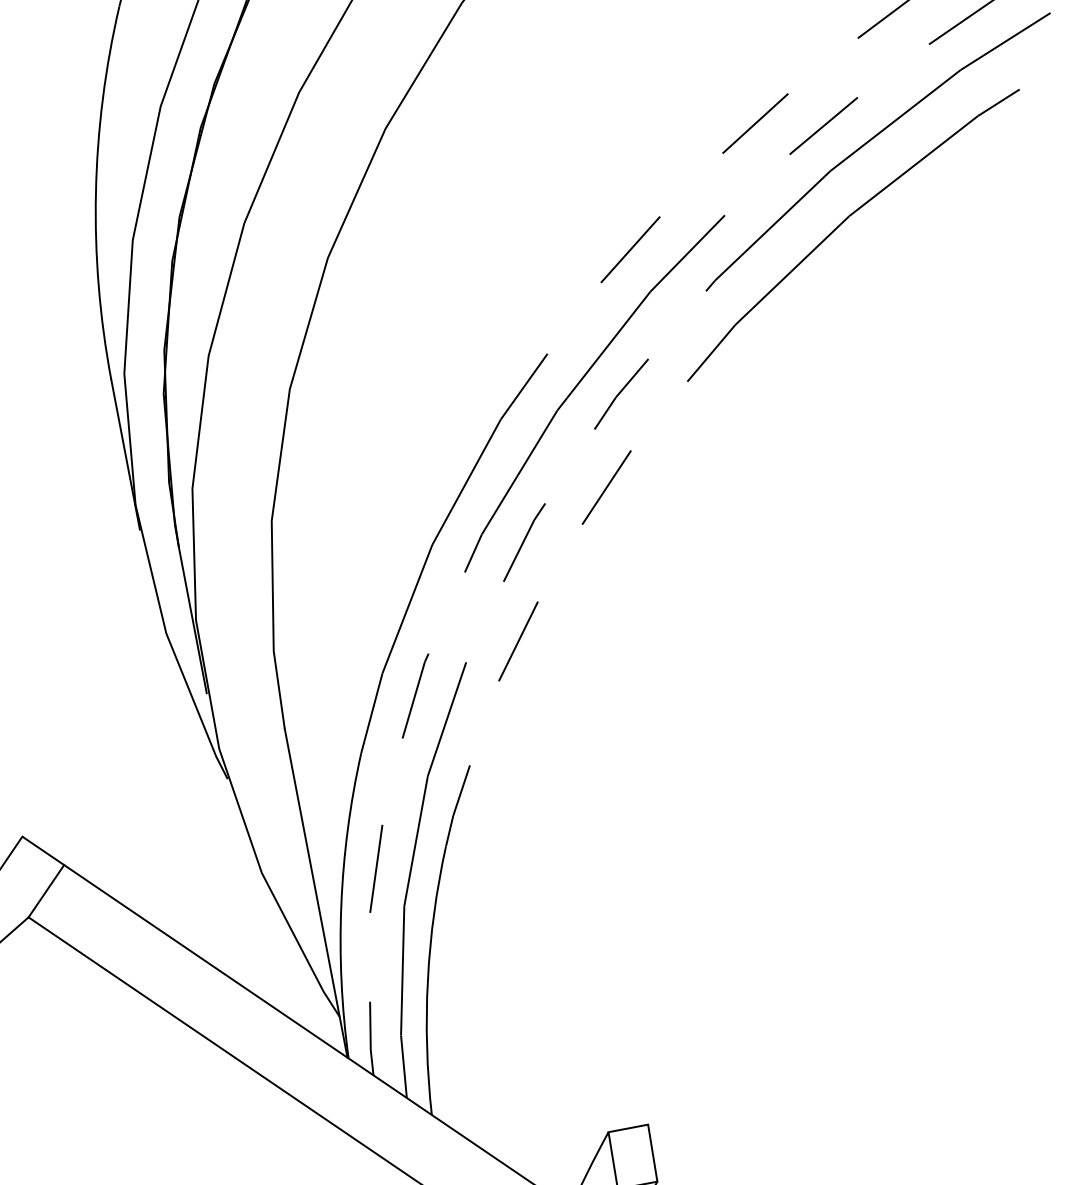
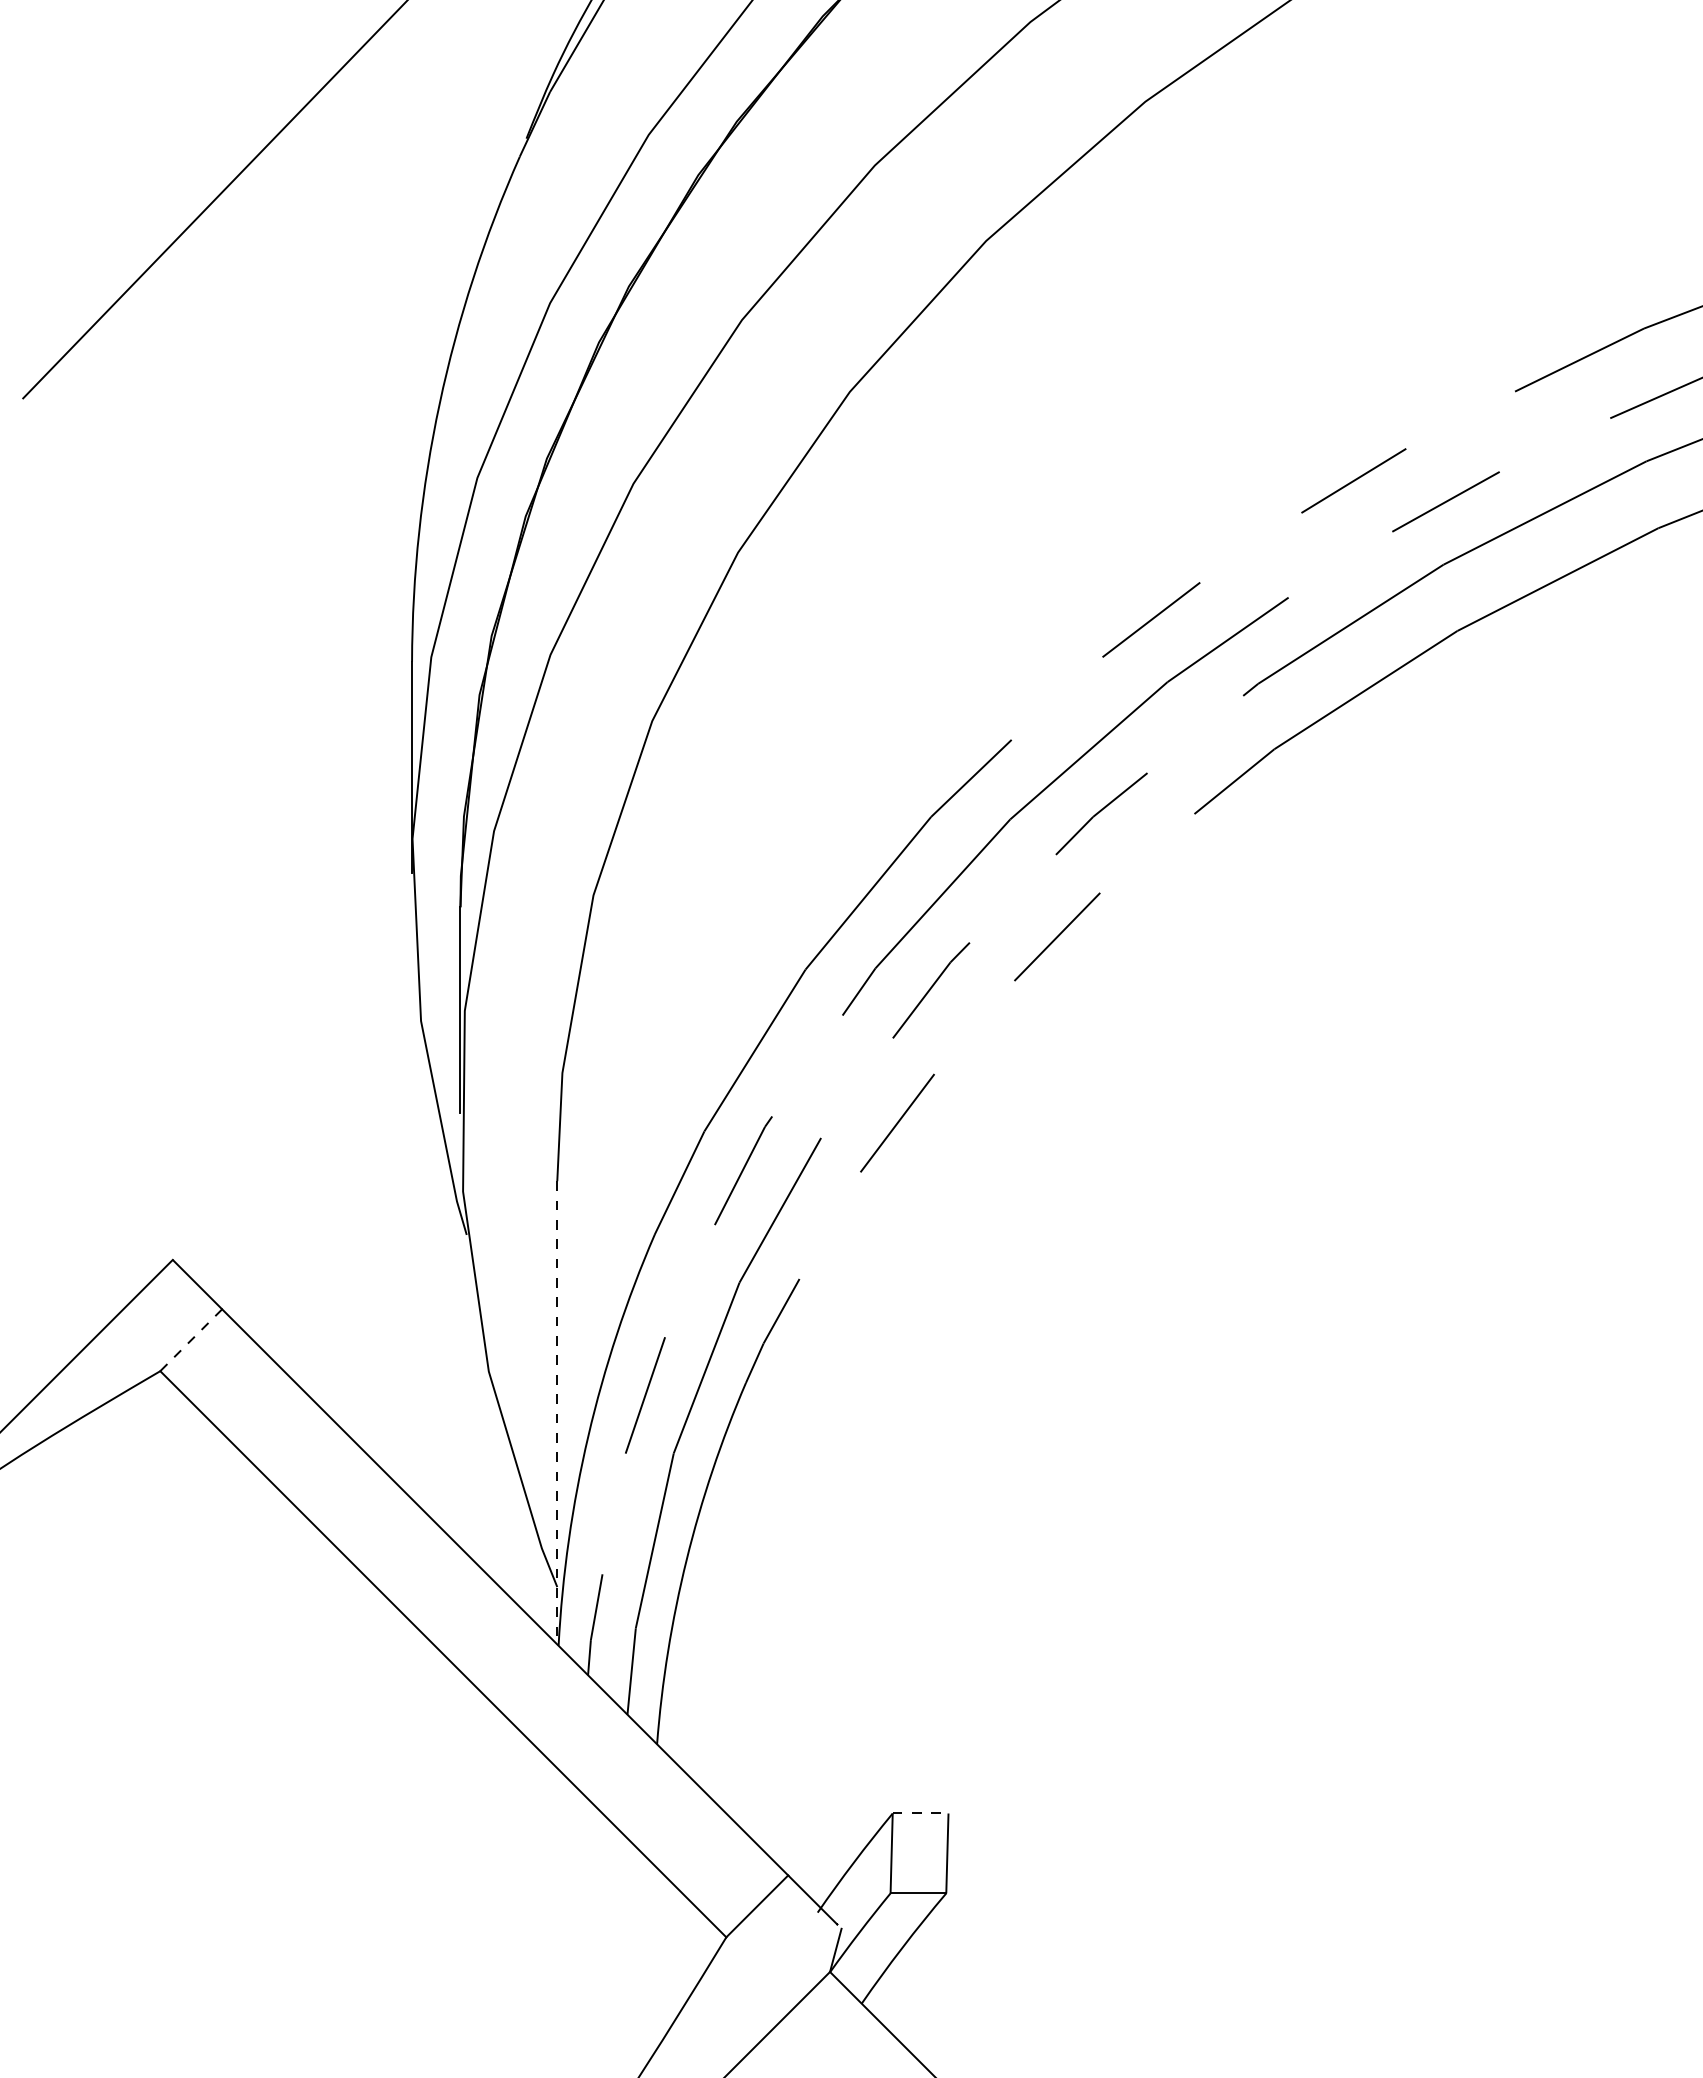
line: (46, 891) -> (191, 1340), solid -> dashed
line: (316, 892) -> (557, 1412), solid -> dashed
line: (628, 1128) -> (920, 1813), solid -> dashed

